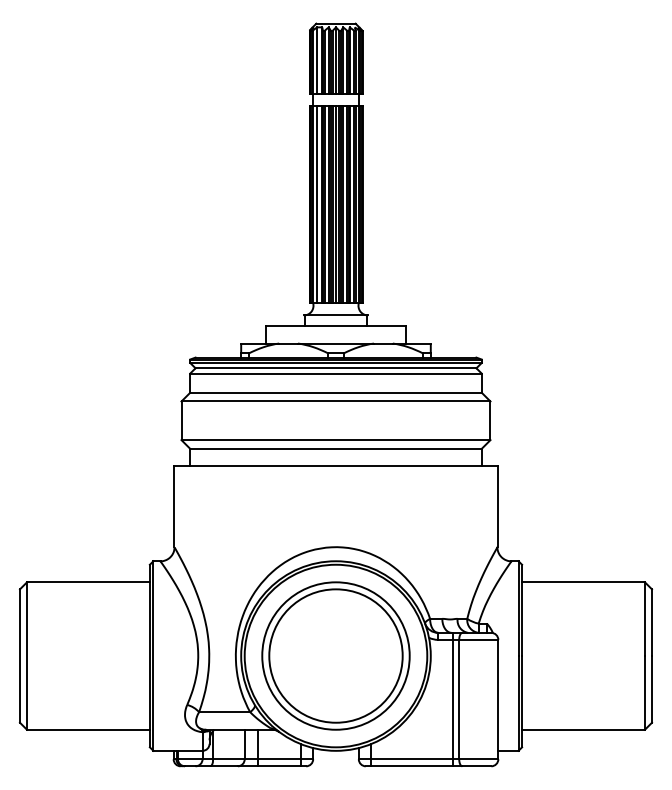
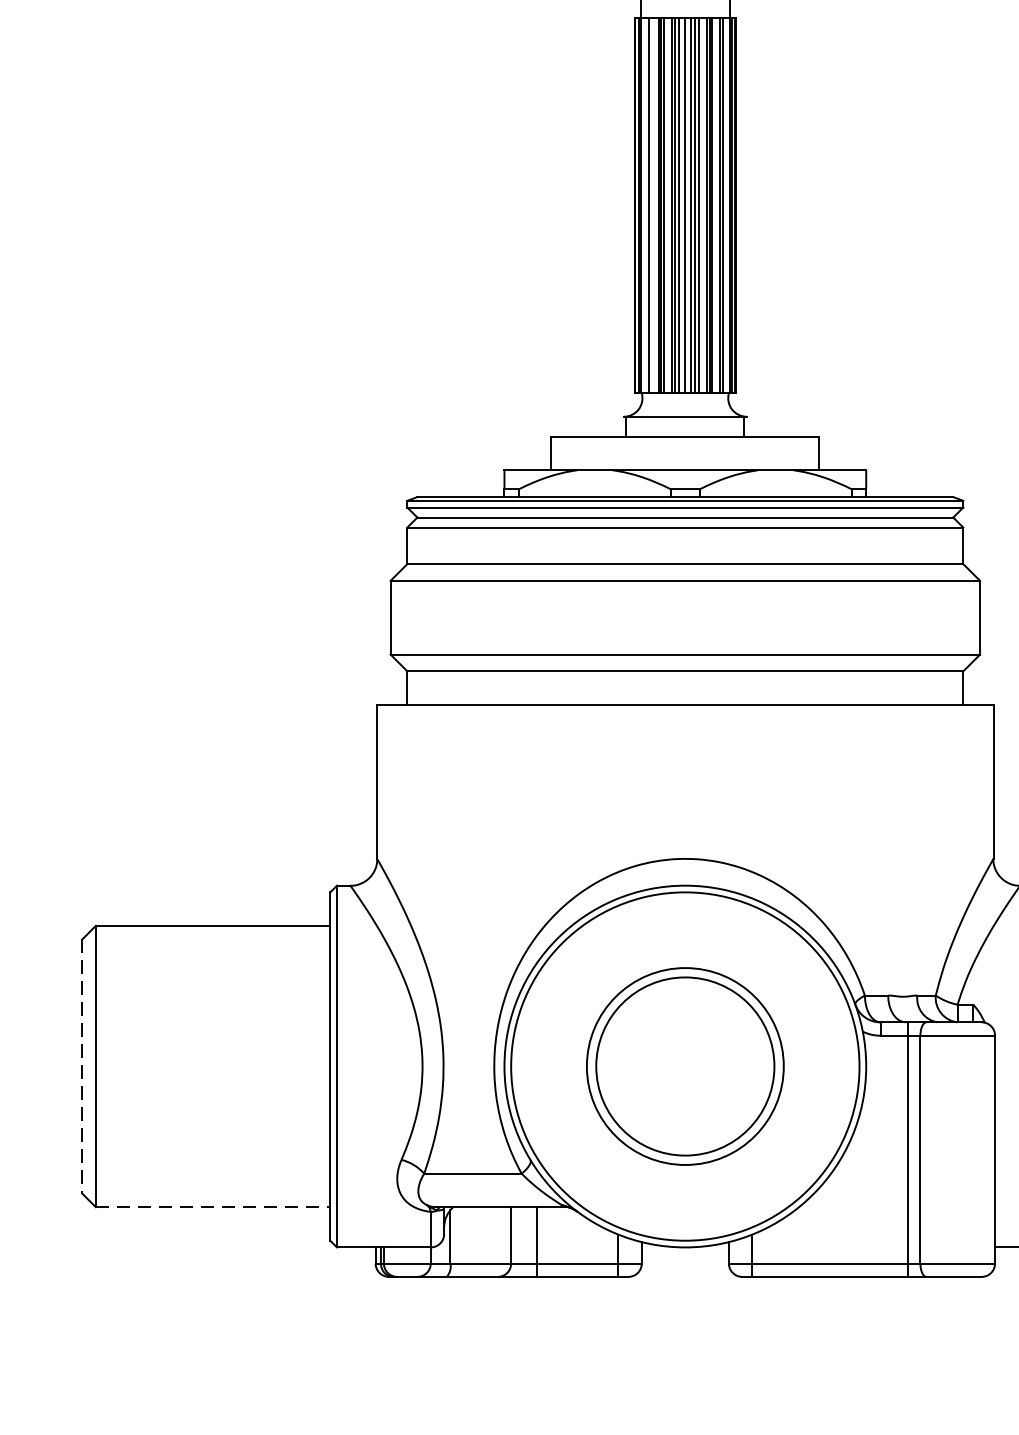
part: (335, 655) -> (684, 1065), size x0.7
line: (19, 656) -> (81, 1067), solid -> dashed
line: (88, 729) -> (213, 1206), solid -> dashed

